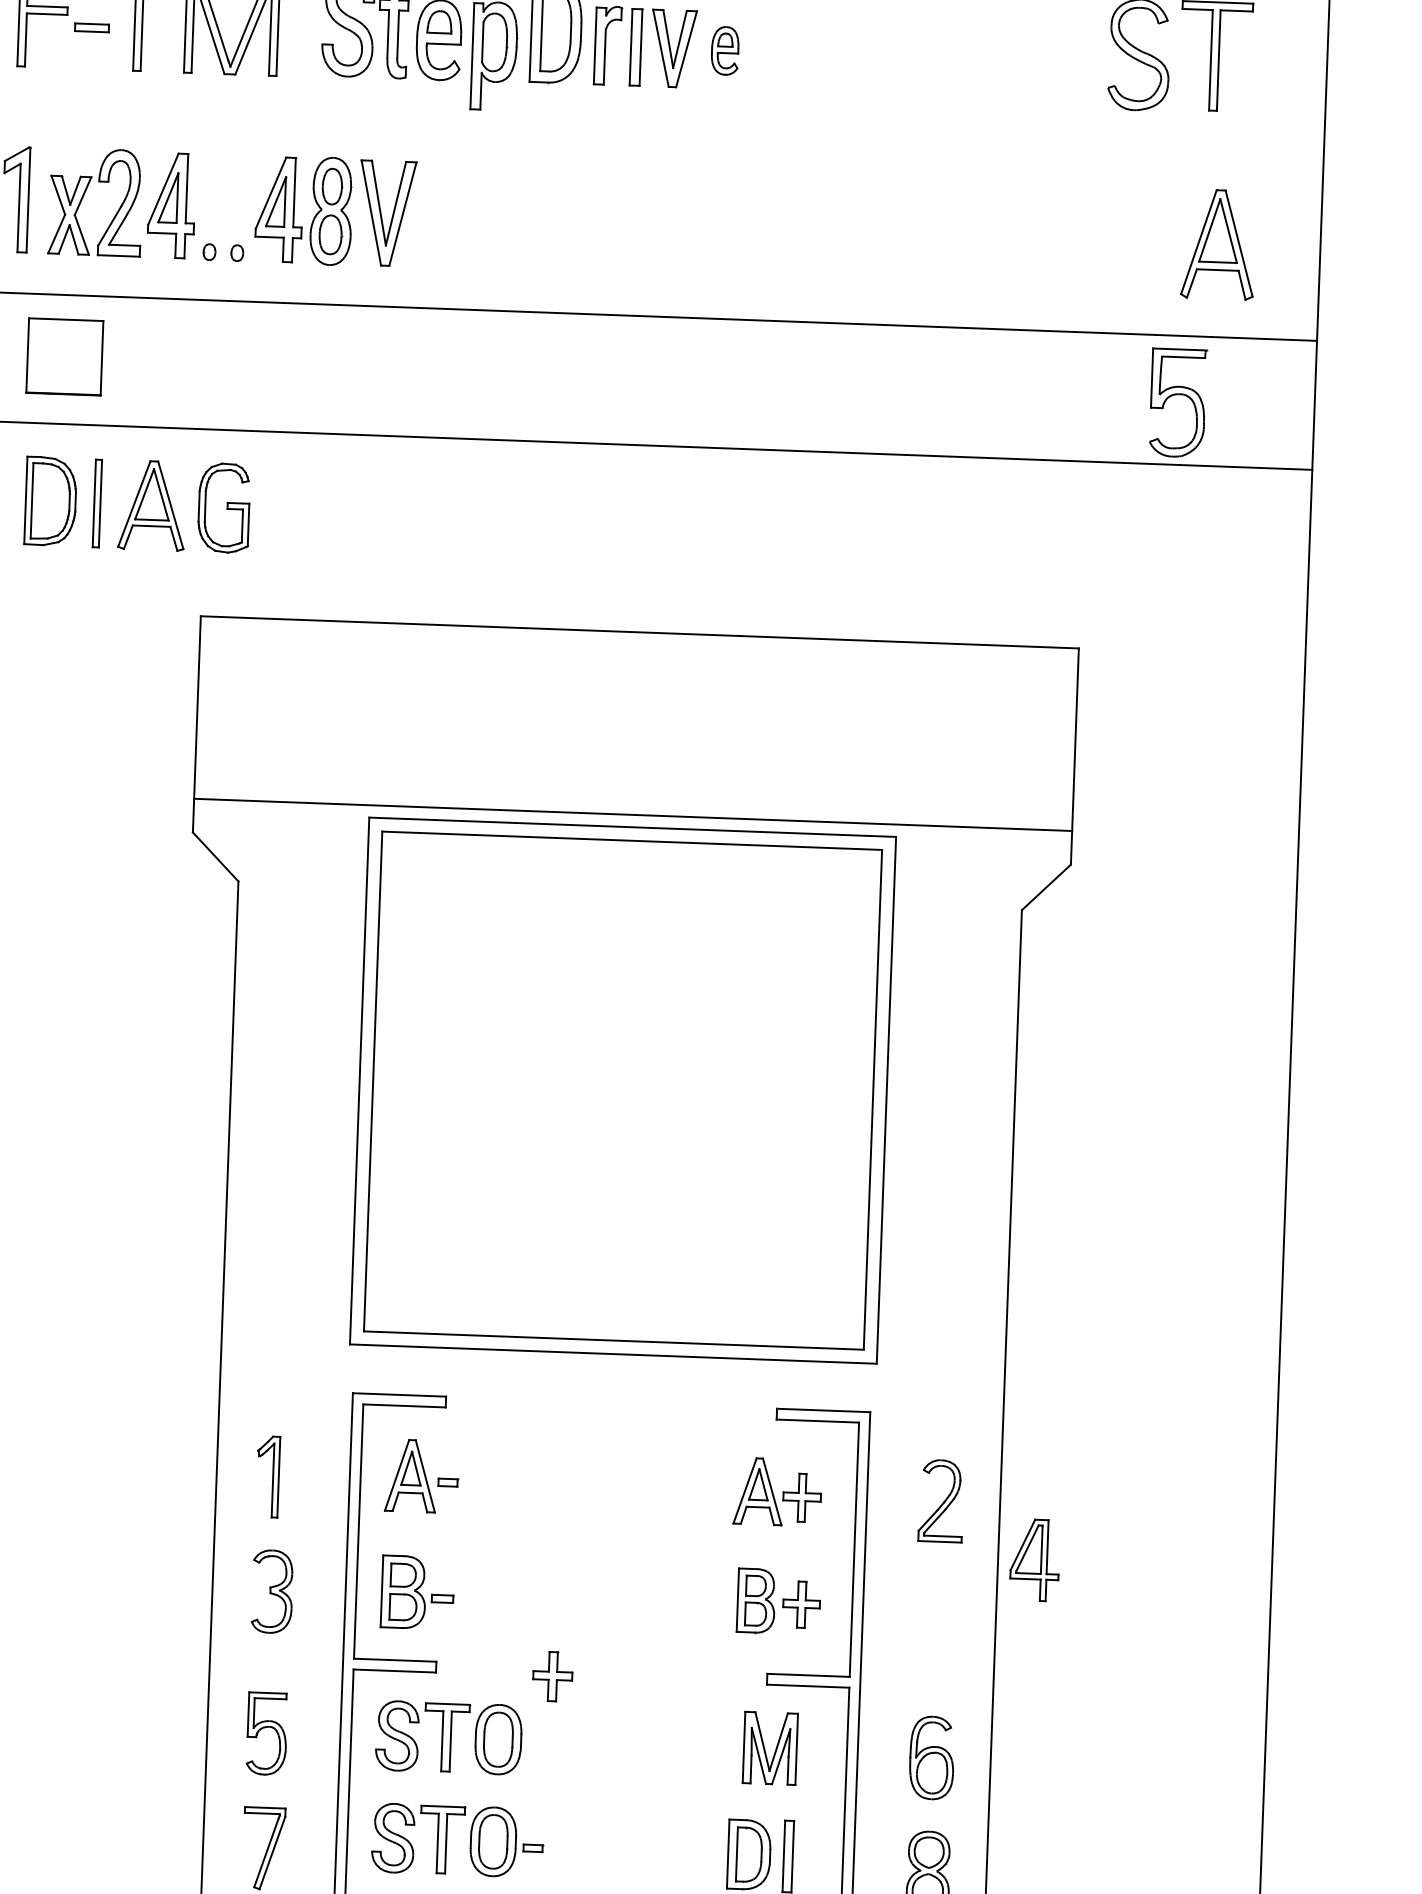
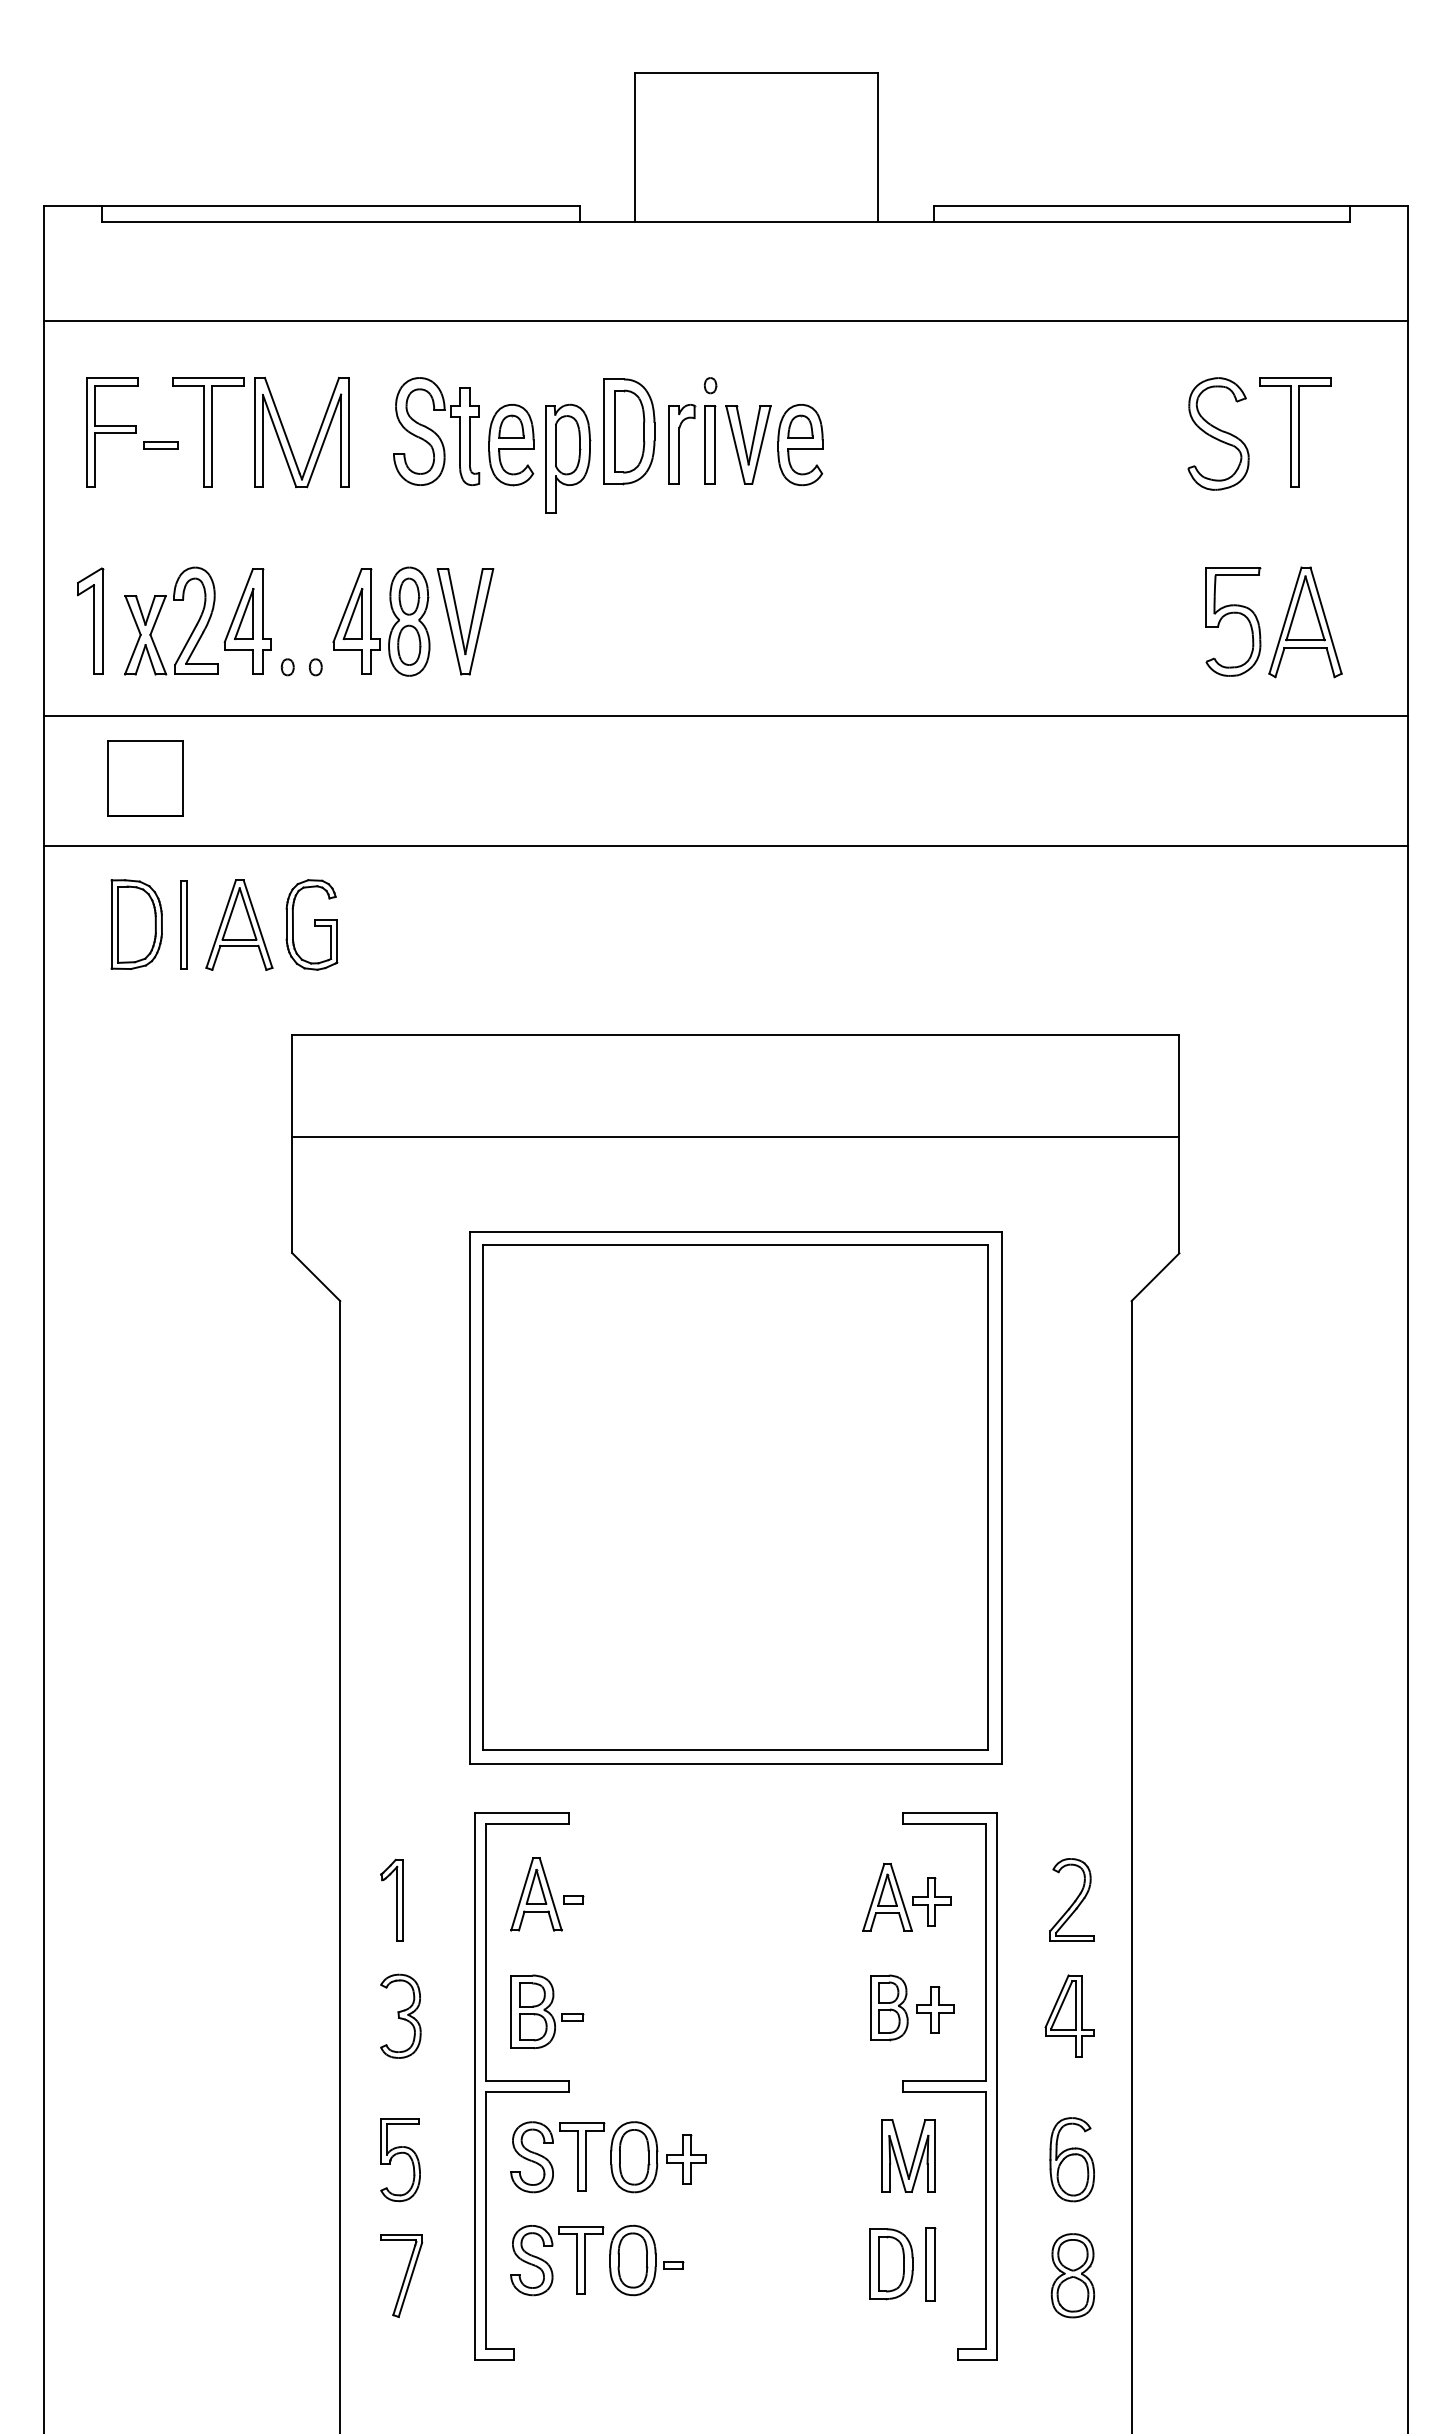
part: (725, 51) -> (800, 445), size x1.67
part: (1178, 394) -> (1233, 613), moved
line: (632, 815) -> (735, 1137), moved
part: (1034, 1559) -> (1069, 2015), moved
part: (552, 1676) -> (686, 2159), moved

